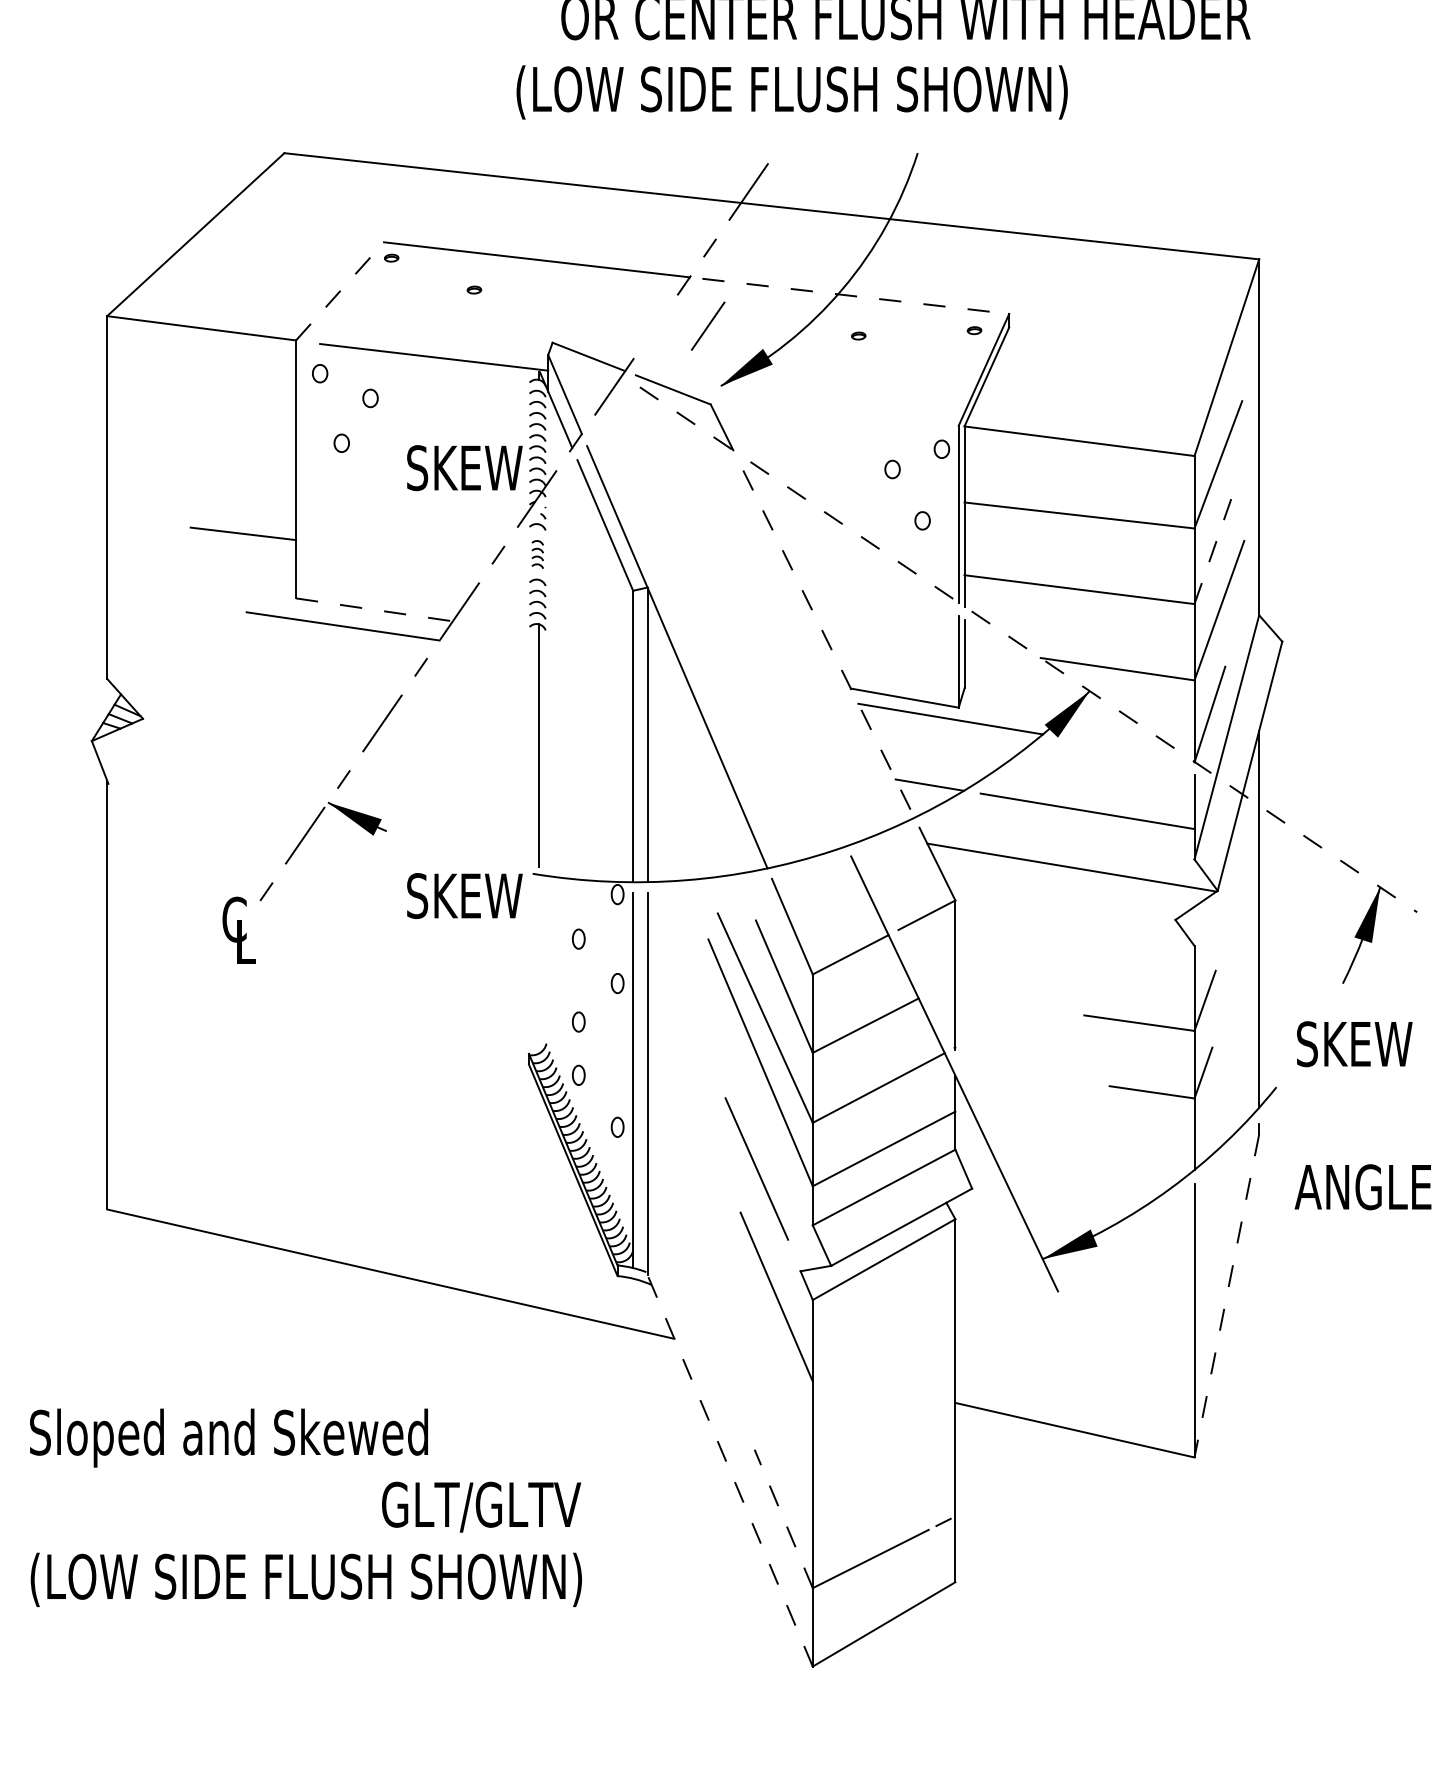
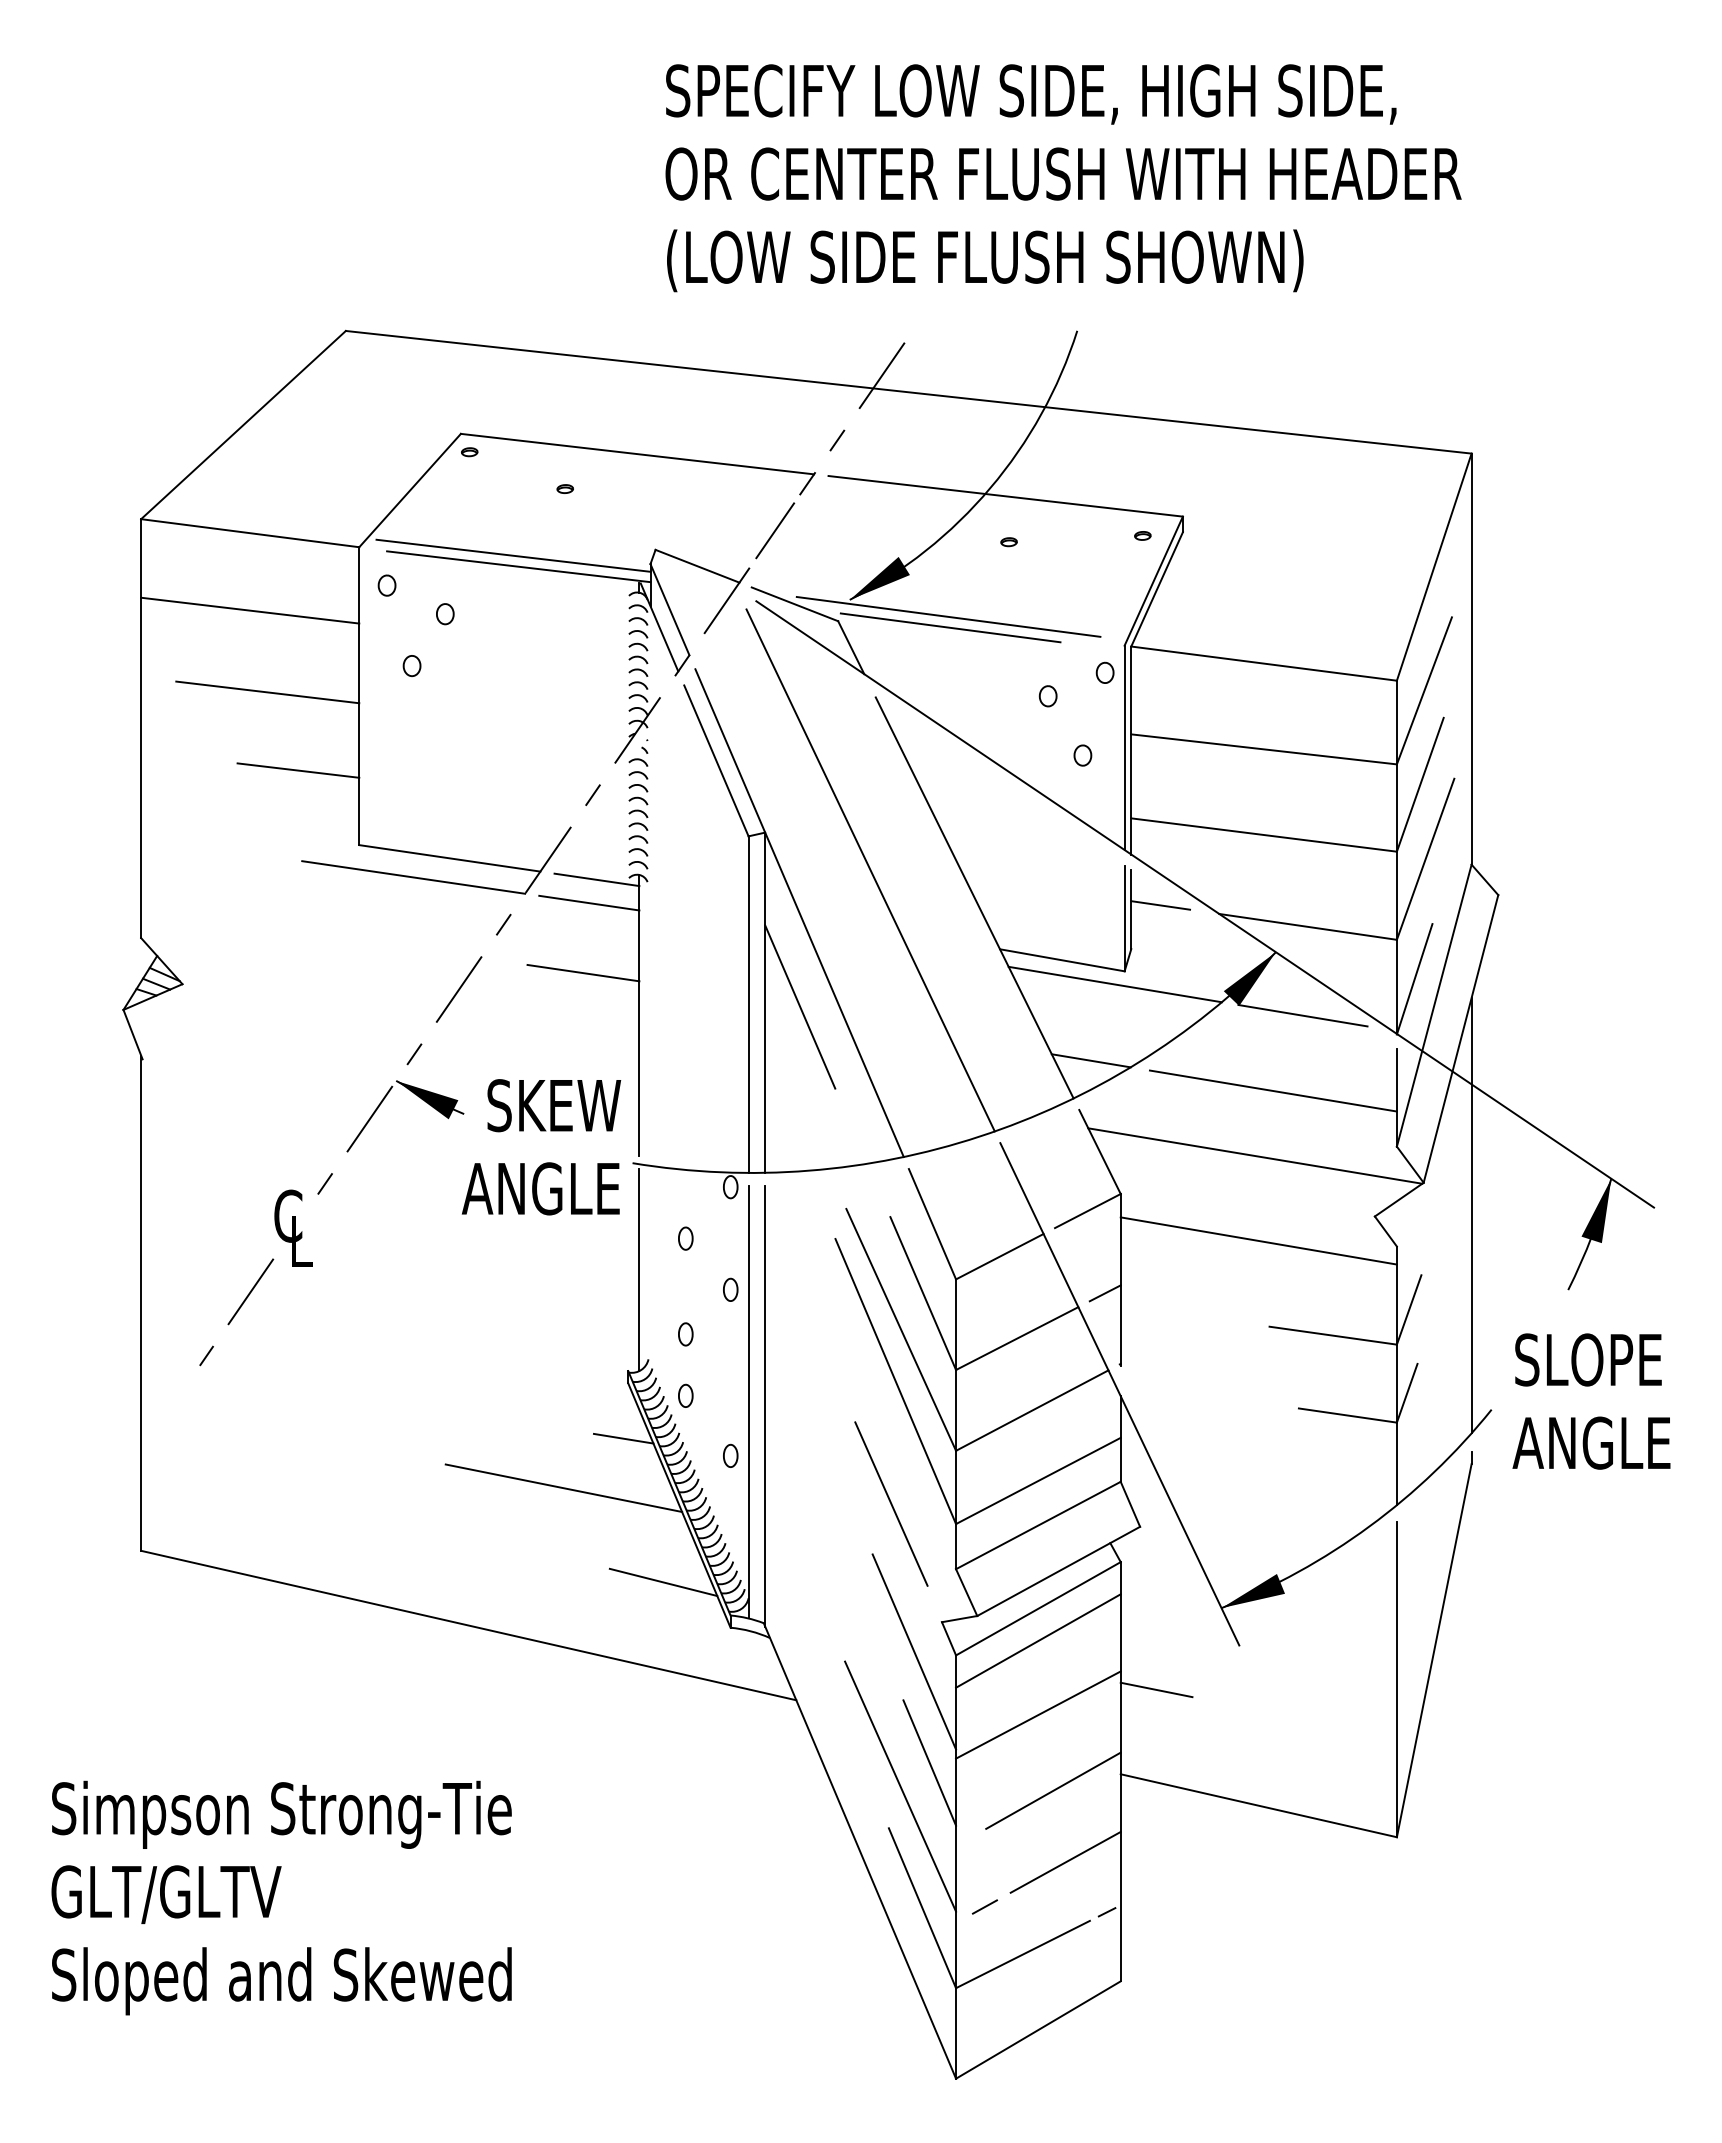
text: (792, 92) -> (985, 260), moved
line: (340, 291) -> (410, 490), dashed -> solid
line: (856, 296) -> (1006, 496), dashed -> solid
line: (708, 325) -> (775, 530), moved
line: (429, 347) -> (513, 555), added
line: (201, 395) -> (250, 610), added
line: (806, 400) -> (948, 616), added
line: (807, 409) -> (950, 627), added
line: (216, 466) -> (267, 692), added
text: (465, 467) -> (554, 1105), moved
line: (1214, 545) -> (1420, 784), dashed -> solid
part: (537, 554) -> (638, 794), size x1.43
line: (374, 609) -> (449, 858), dashed -> solid
line: (738, 620) -> (870, 870), added
line: (501, 628) -> (596, 879), added
line: (828, 643) -> (974, 897), dashed -> solid
line: (495, 648) -> (589, 902), added
line: (1028, 649) -> (1205, 904), dashed -> solid
line: (989, 650) -> (1160, 905), added
line: (490, 708) -> (583, 972), added
line: (678, 738) -> (800, 1006), added
line: (1112, 745) -> (1302, 1015), added
text: (453, 895) -> (541, 1188), SKEW -> ANGLE
line: (1074, 940) -> (1258, 1240), added
line: (538, 965) -> (639, 1269), added
line: (941, 986) -> (1104, 1293), added
line: (189, 1003) -> (236, 1312), added
text: (1376, 1043) -> (1606, 1359), SKEW -> SLOPE
line: (524, 1112) -> (623, 1438), added
line: (472, 1154) -> (563, 1487), added
text: (1363, 1186) -> (1591, 1442), moved
line: (559, 1236) -> (663, 1582), added
line: (884, 1287) -> (1038, 1640), added
line: (1227, 1296) -> (1434, 1651), dashed -> solid
line: (986, 1329) -> (1156, 1689), added
line: (884, 1351) -> (1038, 1714), added
line: (789, 1392) -> (929, 1762), added
line: (764, 1413) -> (900, 1786), added
line: (897, 1416) -> (1053, 1790), added
text: (242, 1437) -> (297, 1814), Sloped and Skewed -> Simpson Strong-Tie
line: (729, 1468) -> (859, 1850), dashed -> solid
line: (907, 1478) -> (1065, 1861), added
text: (481, 1507) -> (166, 1894), moved
line: (837, 1517) -> (984, 1906), added
line: (783, 1519) -> (922, 1908), dashed -> solid
text: (305, 1582) -> (370, 1981), (LOW SIDE FLUSH SHOWN) -> Sloped and Skewed

